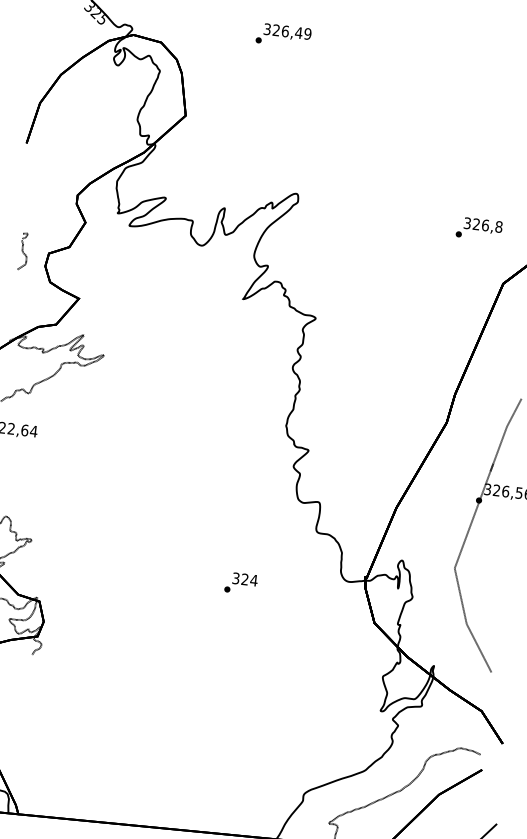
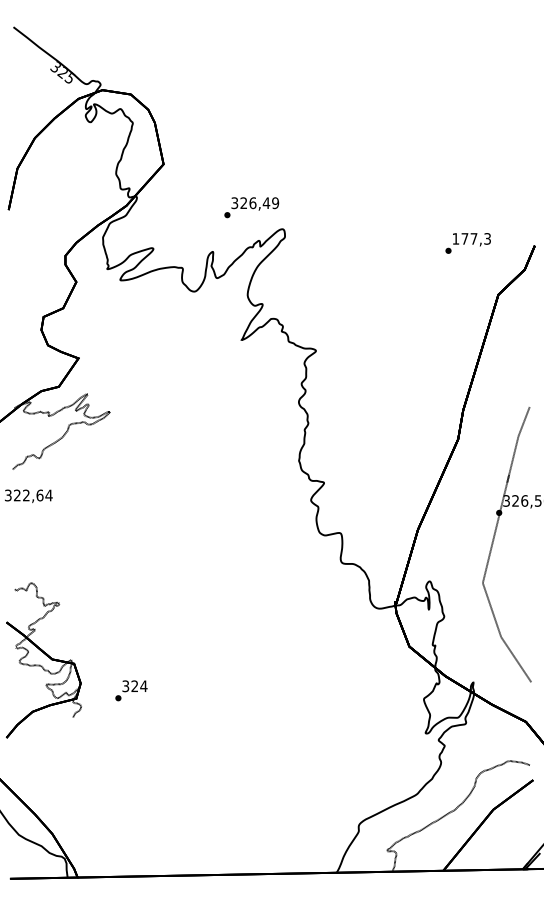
text: (283, 35) -> (251, 207), moved
text: (483, 224) -> (471, 238), 326,8 -> 177,3
part: (23, 251) -> (18, 317), removed
text: (241, 583) -> (131, 690), moved

